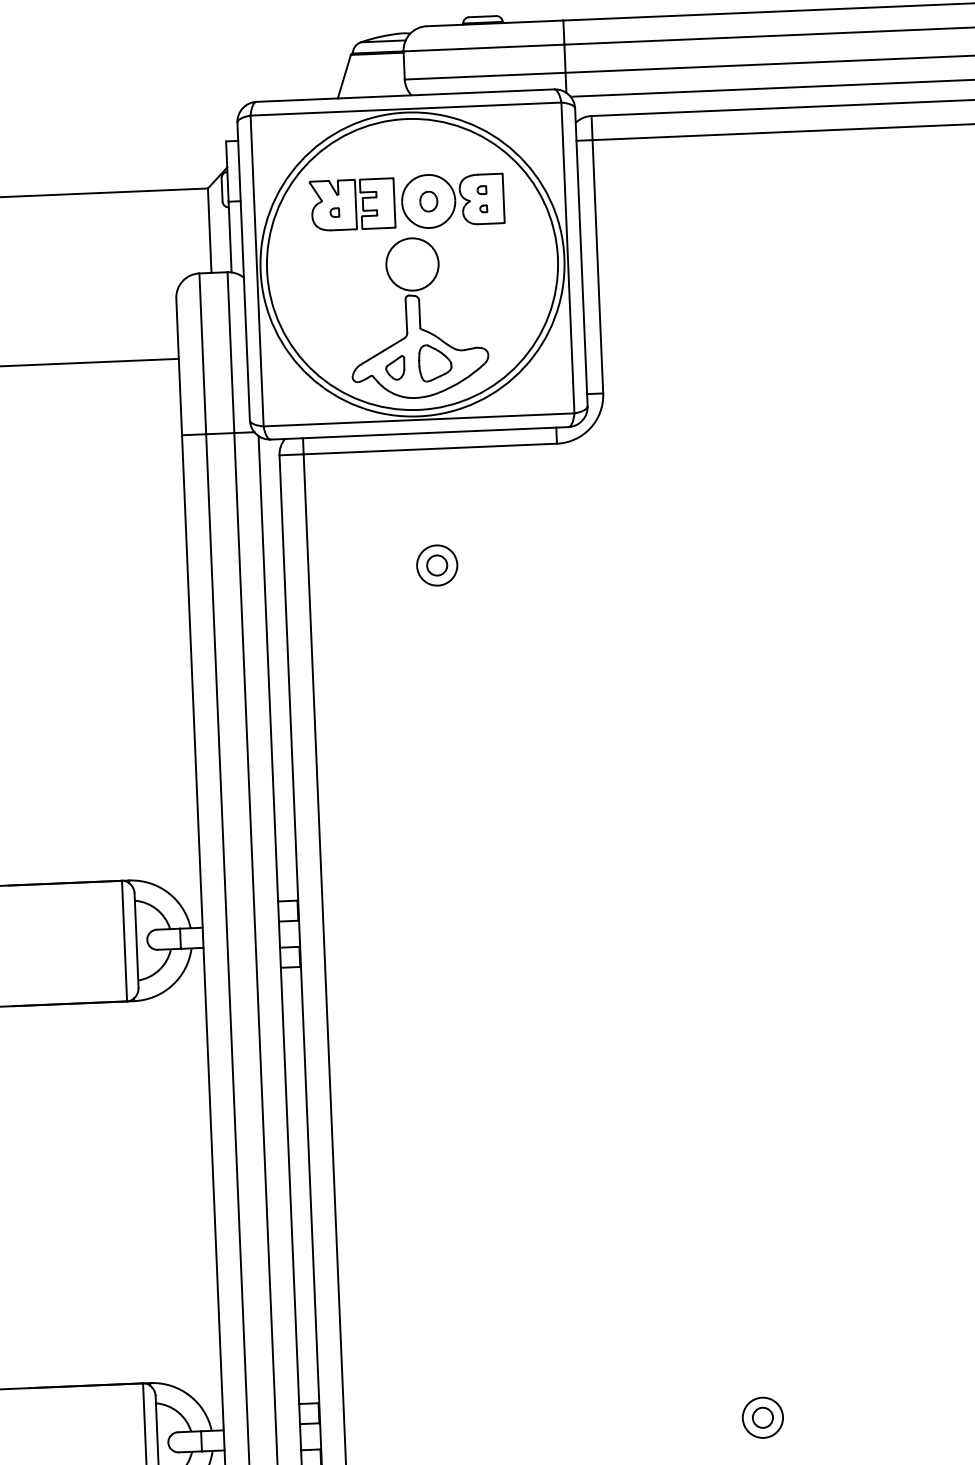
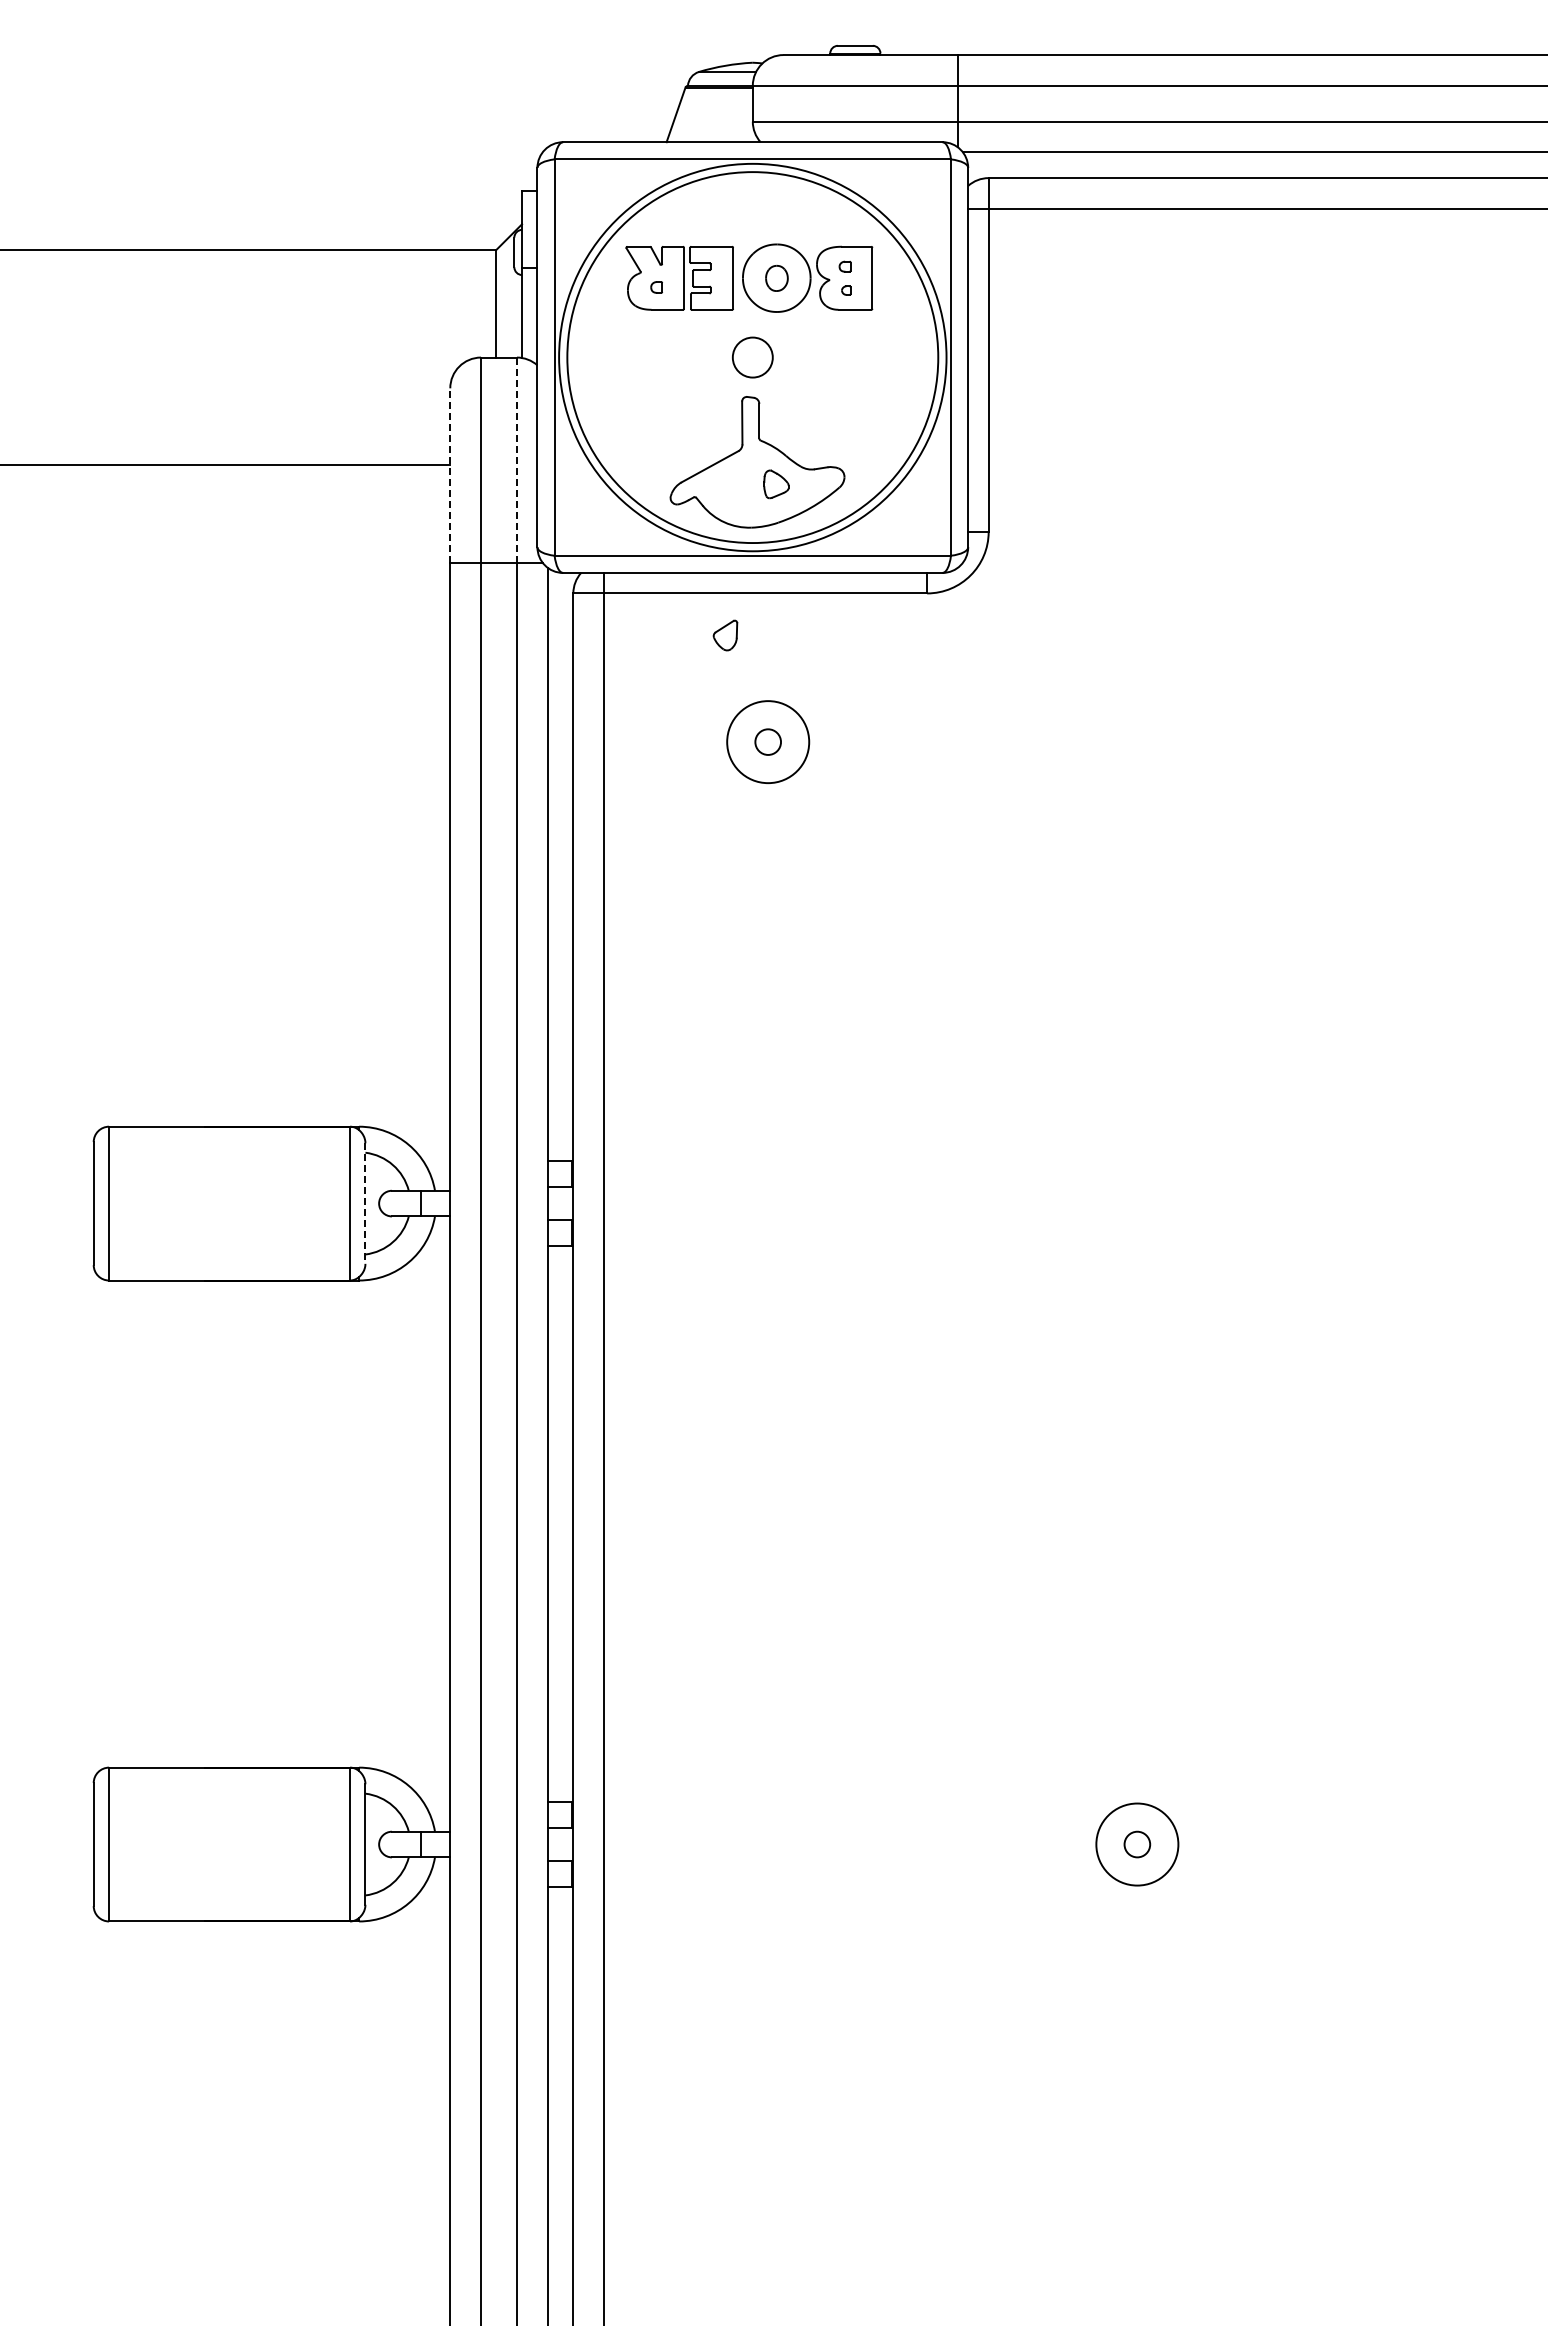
circle: (412, 264) -> (752, 357), size x0.6
line: (230, 352) -> (516, 460), solid -> dashed
part: (435, 363) -> (776, 484), size x0.6
line: (179, 366) -> (450, 475), solid -> dashed
part: (395, 368) -> (725, 635), moved
circle: (436, 565) -> (767, 741), size x1.6
line: (136, 941) -> (365, 1204), solid -> dashed
circle: (763, 1417) -> (1137, 1844), size x1.6

